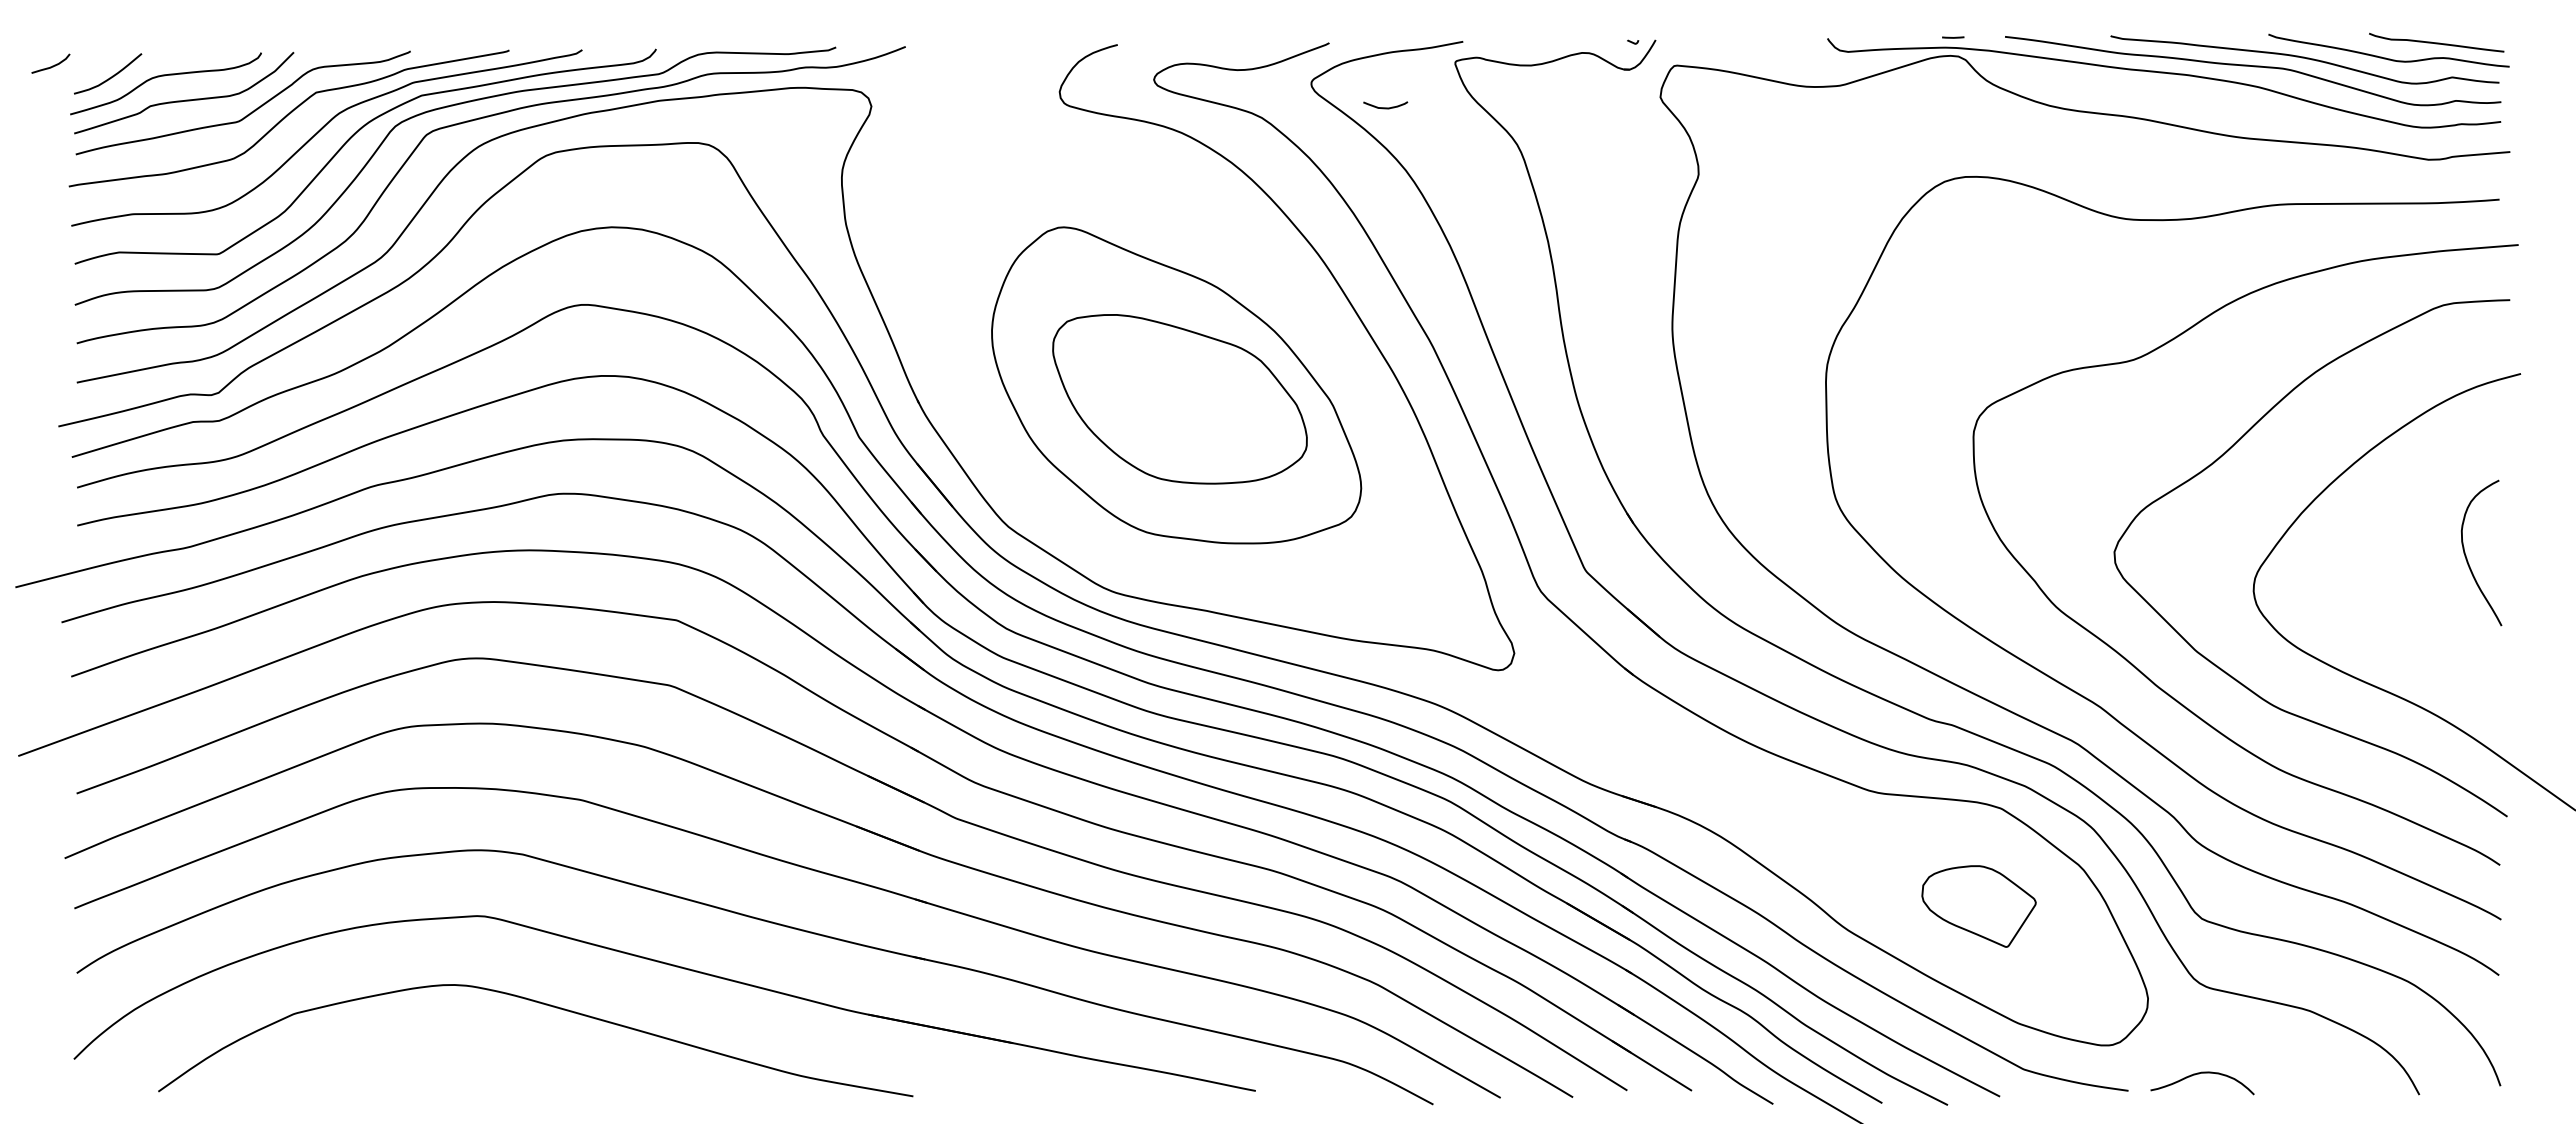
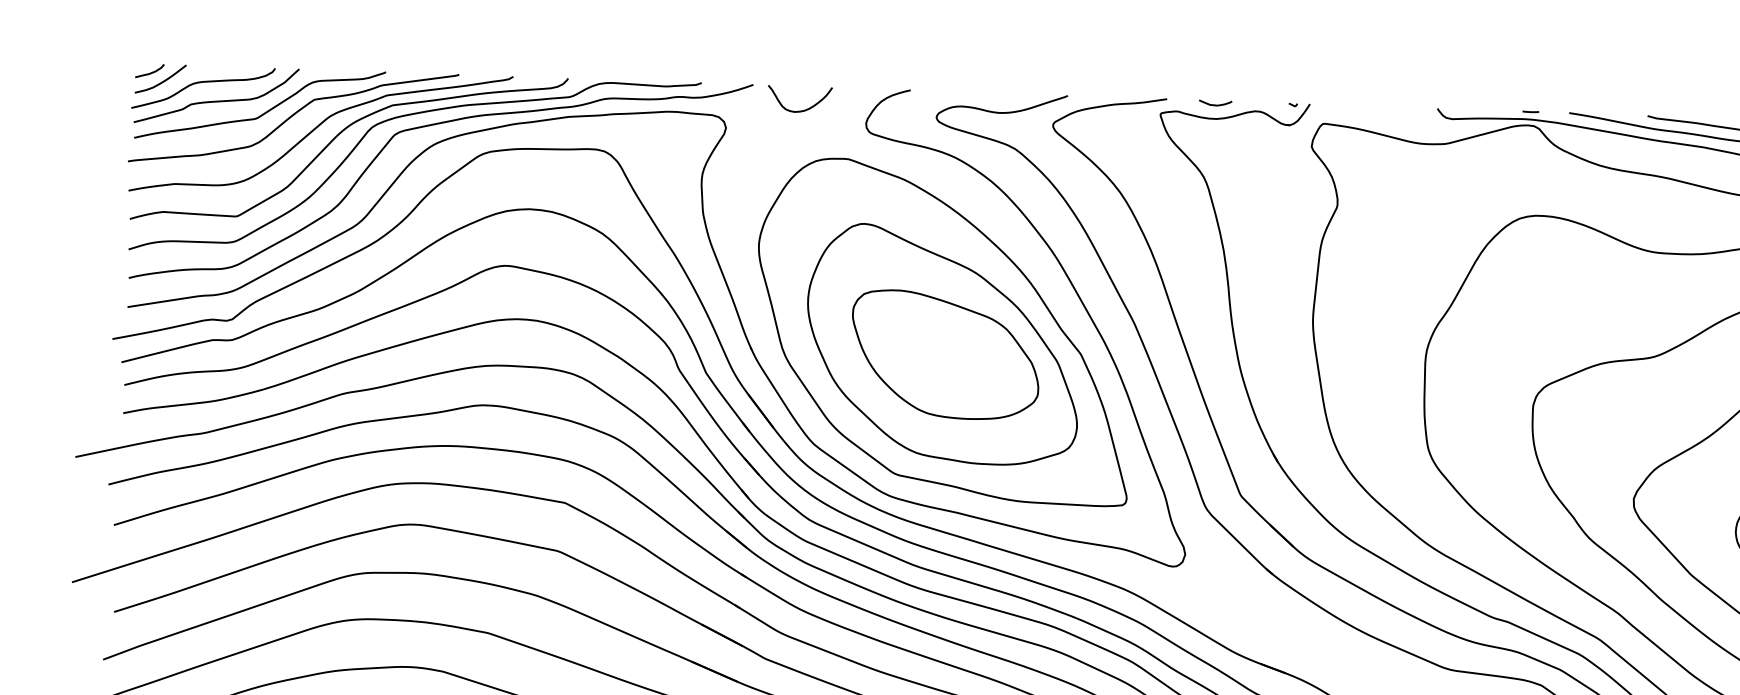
curve: (52, 65) -> (150, 72), moved
curve: (971, 78) -> (801, 110), added
curve: (1385, 107) -> (1215, 104), moved
part: (1177, 367) -> (944, 331), added

